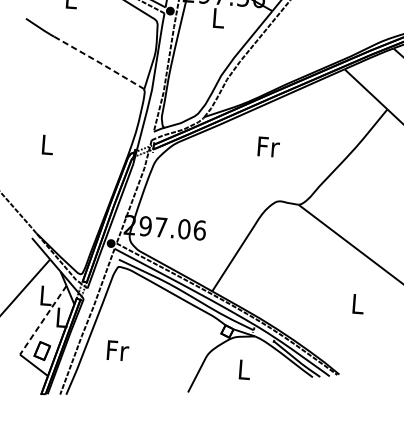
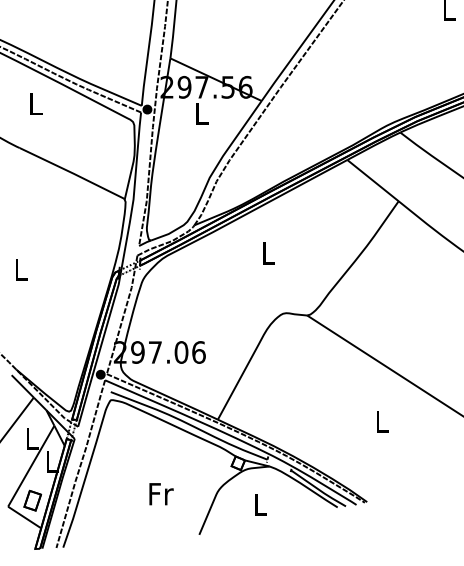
line: (99, 62) -> (72, 173), dashed -> solid
text: (269, 147) -> (269, 253), Fr -> L
line: (43, 320) -> (31, 466), dashed -> solid
text: (118, 351) -> (161, 494), moved

